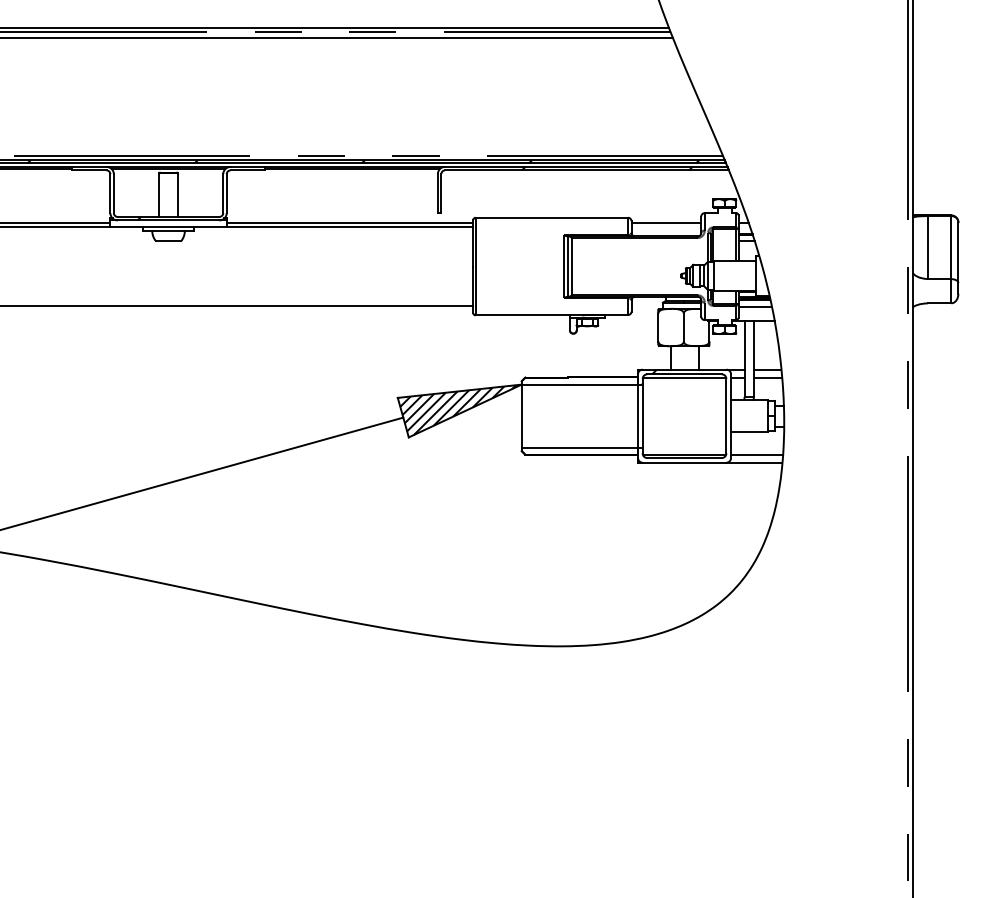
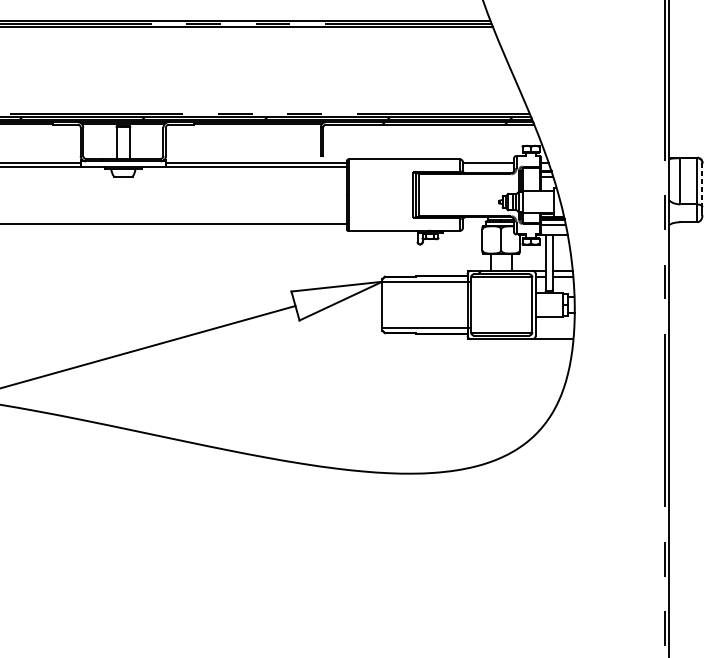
line: (958, 253) -> (702, 185), solid -> dashed
hatch: (456, 409) -> (334, 300), removed
line: (756, 454) -> (554, 333), removed

